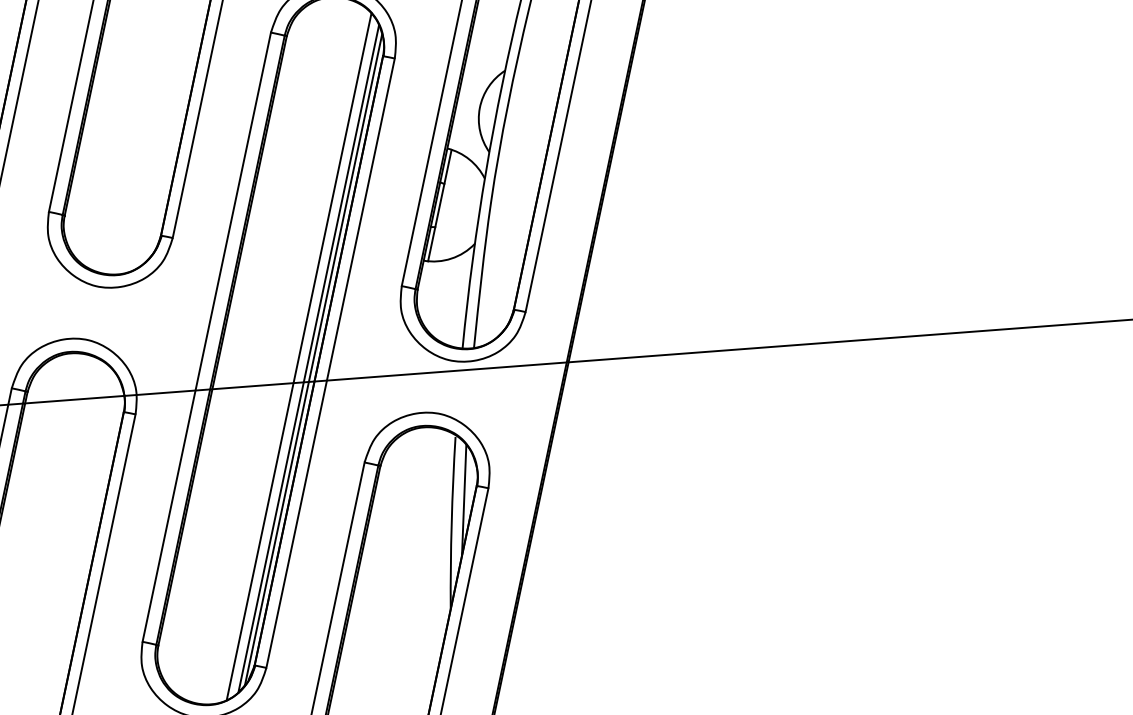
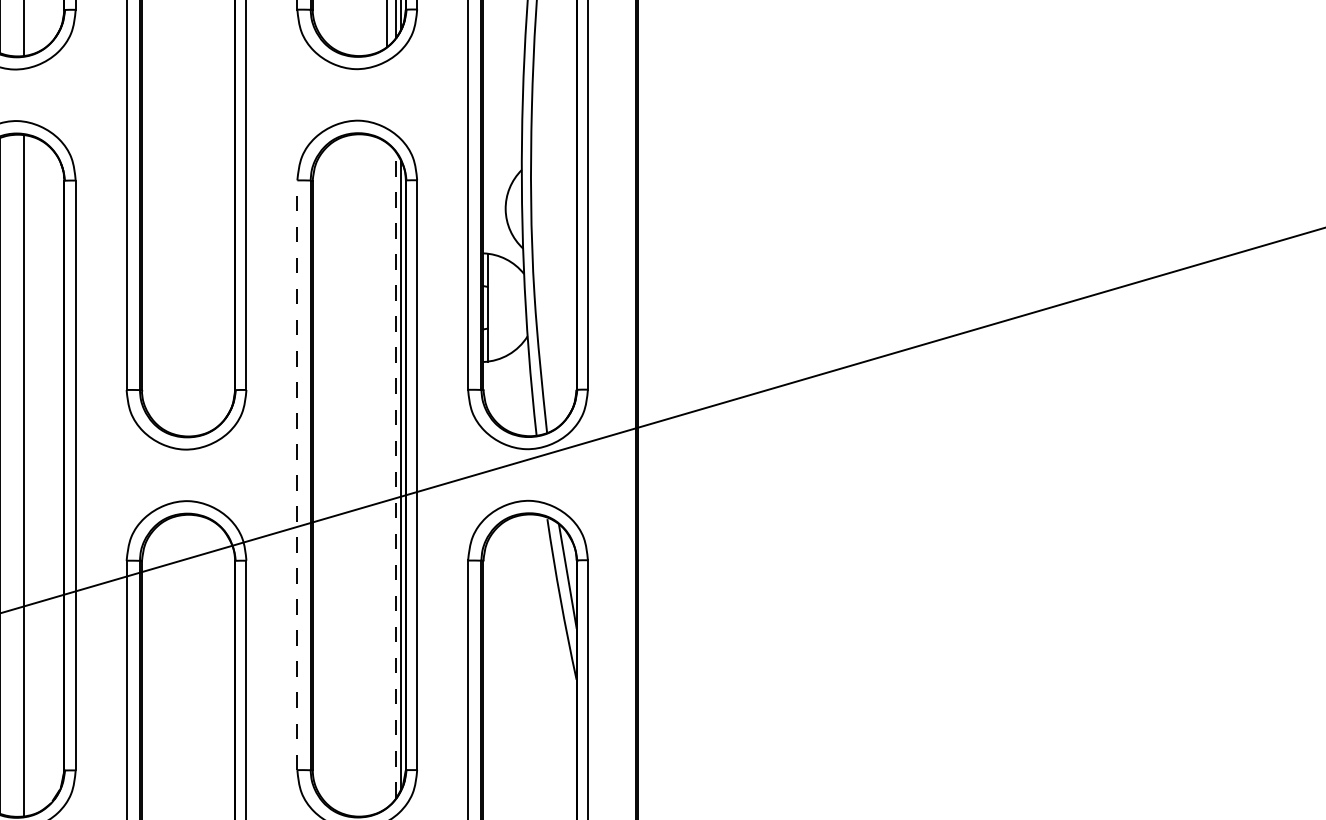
line: (206, 337) -> (297, 475), solid -> dashed
line: (298, 356) -> (386, 475), removed
line: (309, 358) -> (396, 474), solid -> dashed

